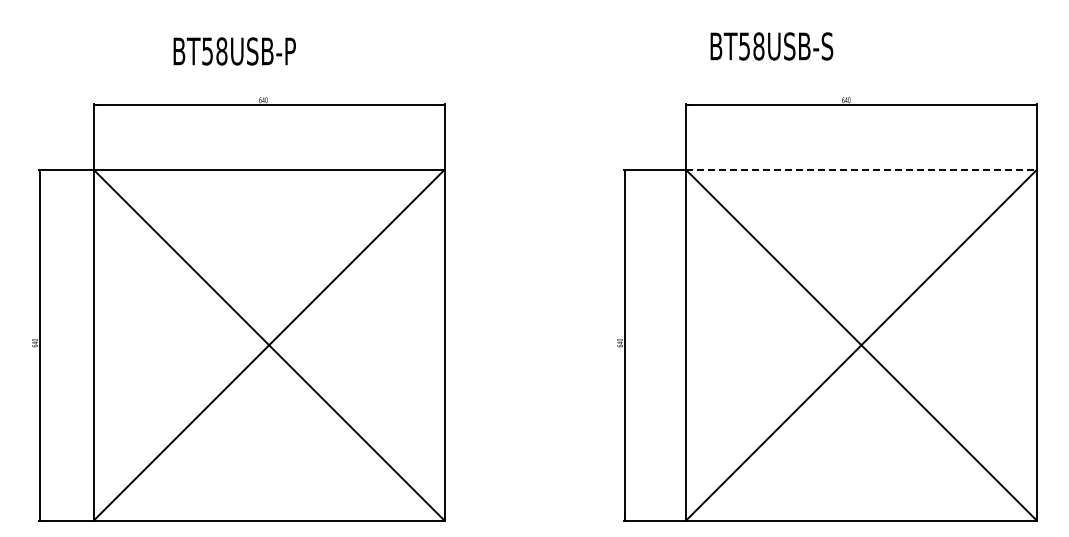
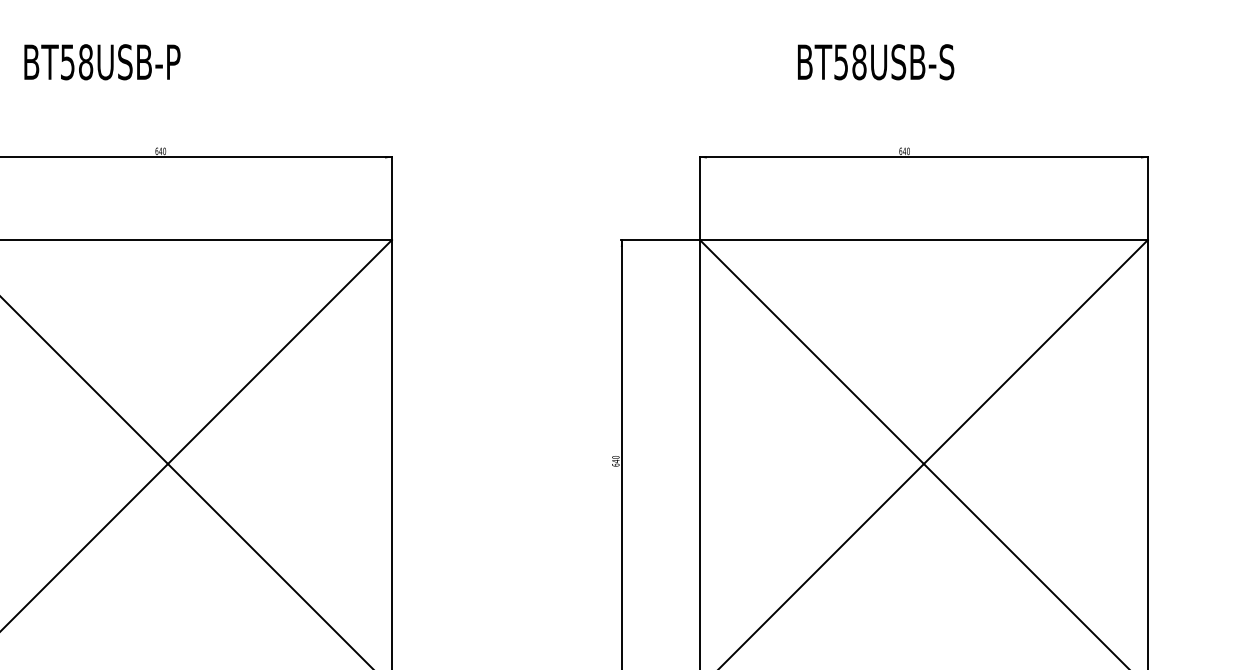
text: (771, 46) -> (875, 62), moved
text: (234, 51) -> (102, 62), moved
line: (861, 169) -> (924, 239), dashed -> solid

